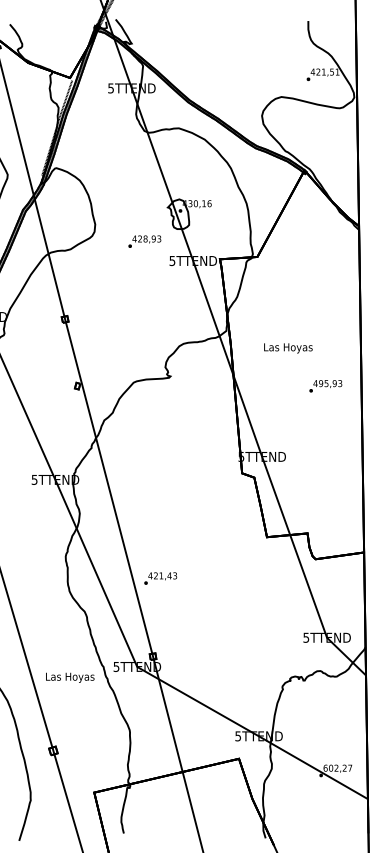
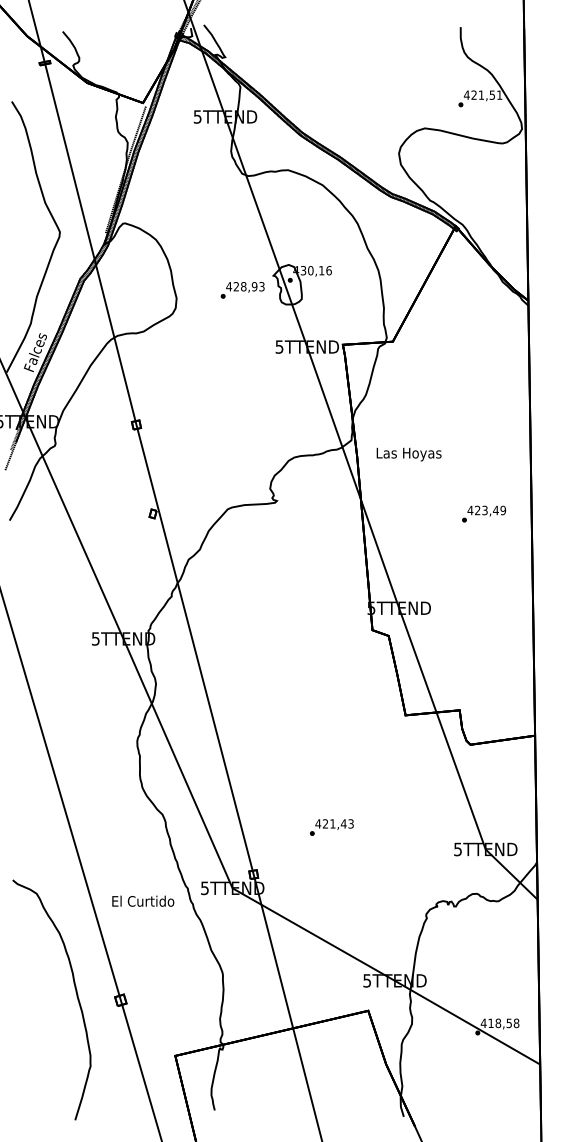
text: (144, 241) -> (242, 290), moved
text: (287, 348) -> (408, 454), moved
text: (330, 383) -> (490, 510), 495,93 -> 423,49
text: (160, 578) -> (331, 827), moved
text: (70, 677) -> (143, 902), Las Hoyas -> El Curtido
text: (337, 768) -> (499, 1023), 602,27 -> 418,58

